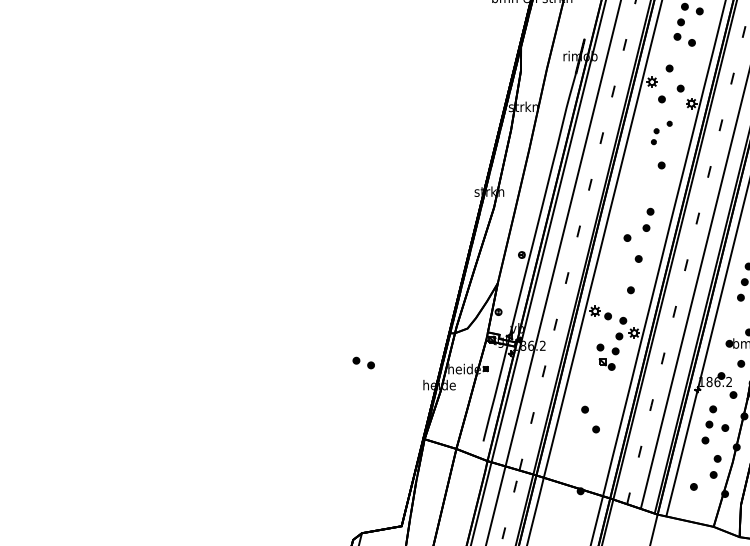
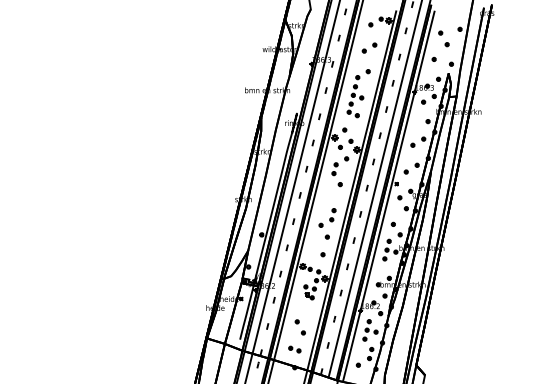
part: (662, 133) -> (340, 166), size x1.43
part: (363, 362) -> (294, 349), moved

